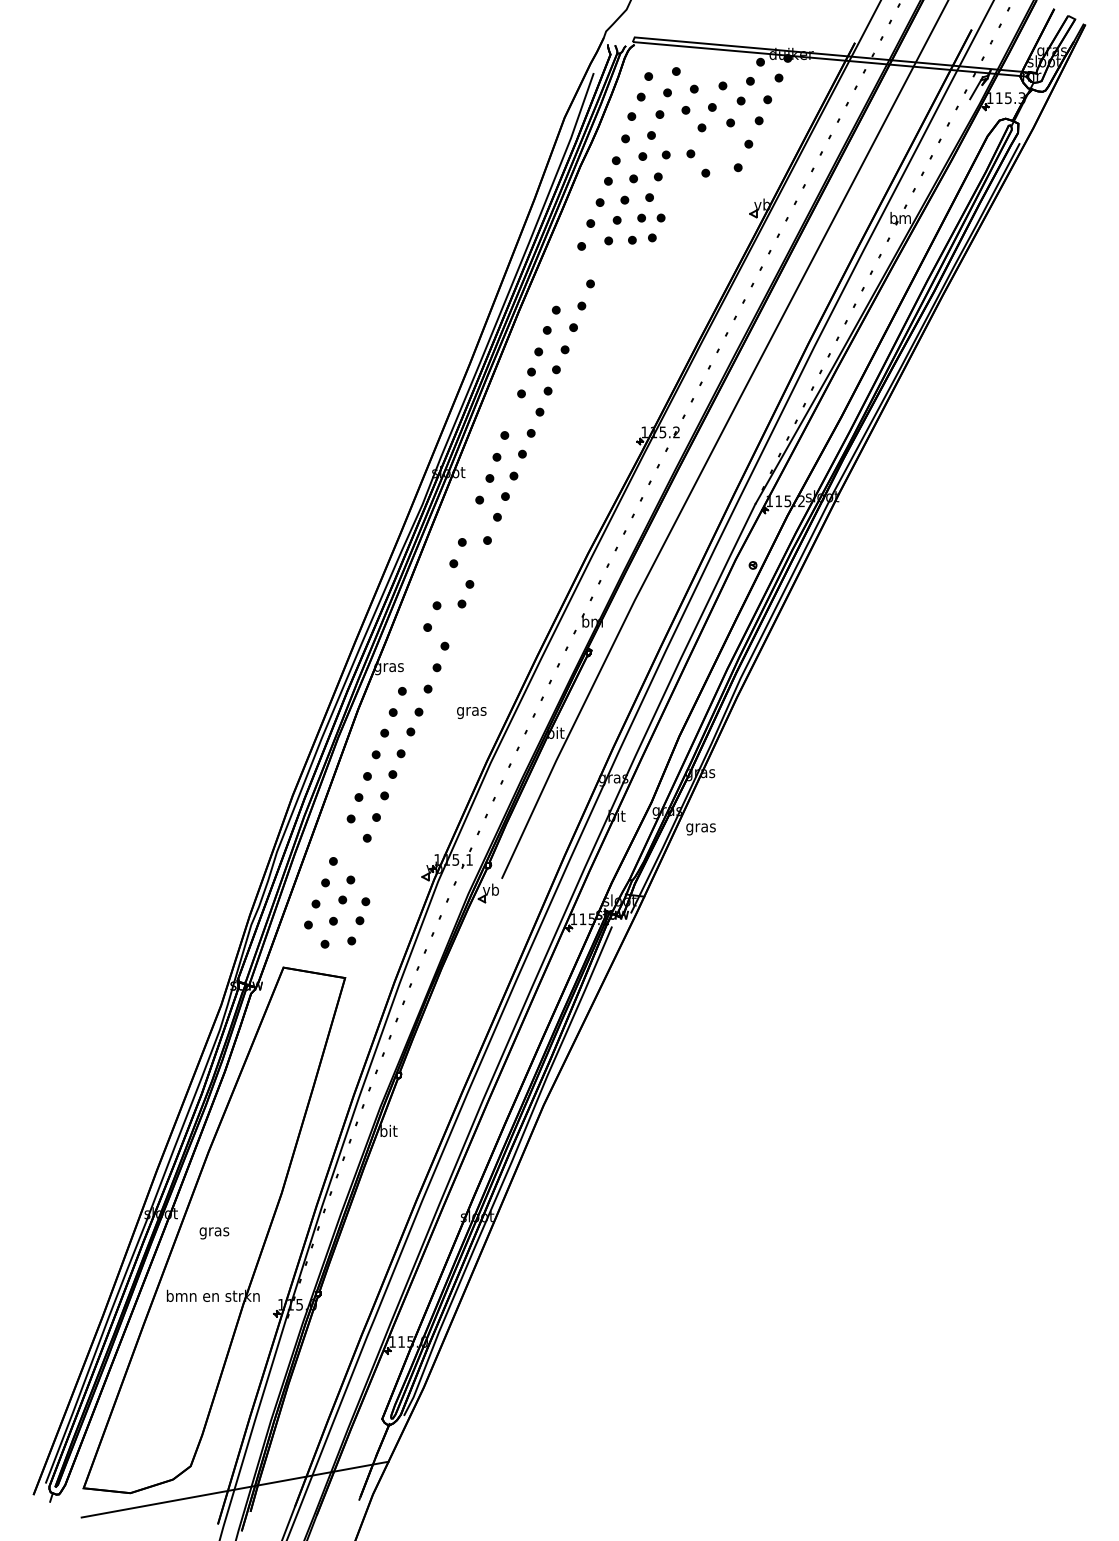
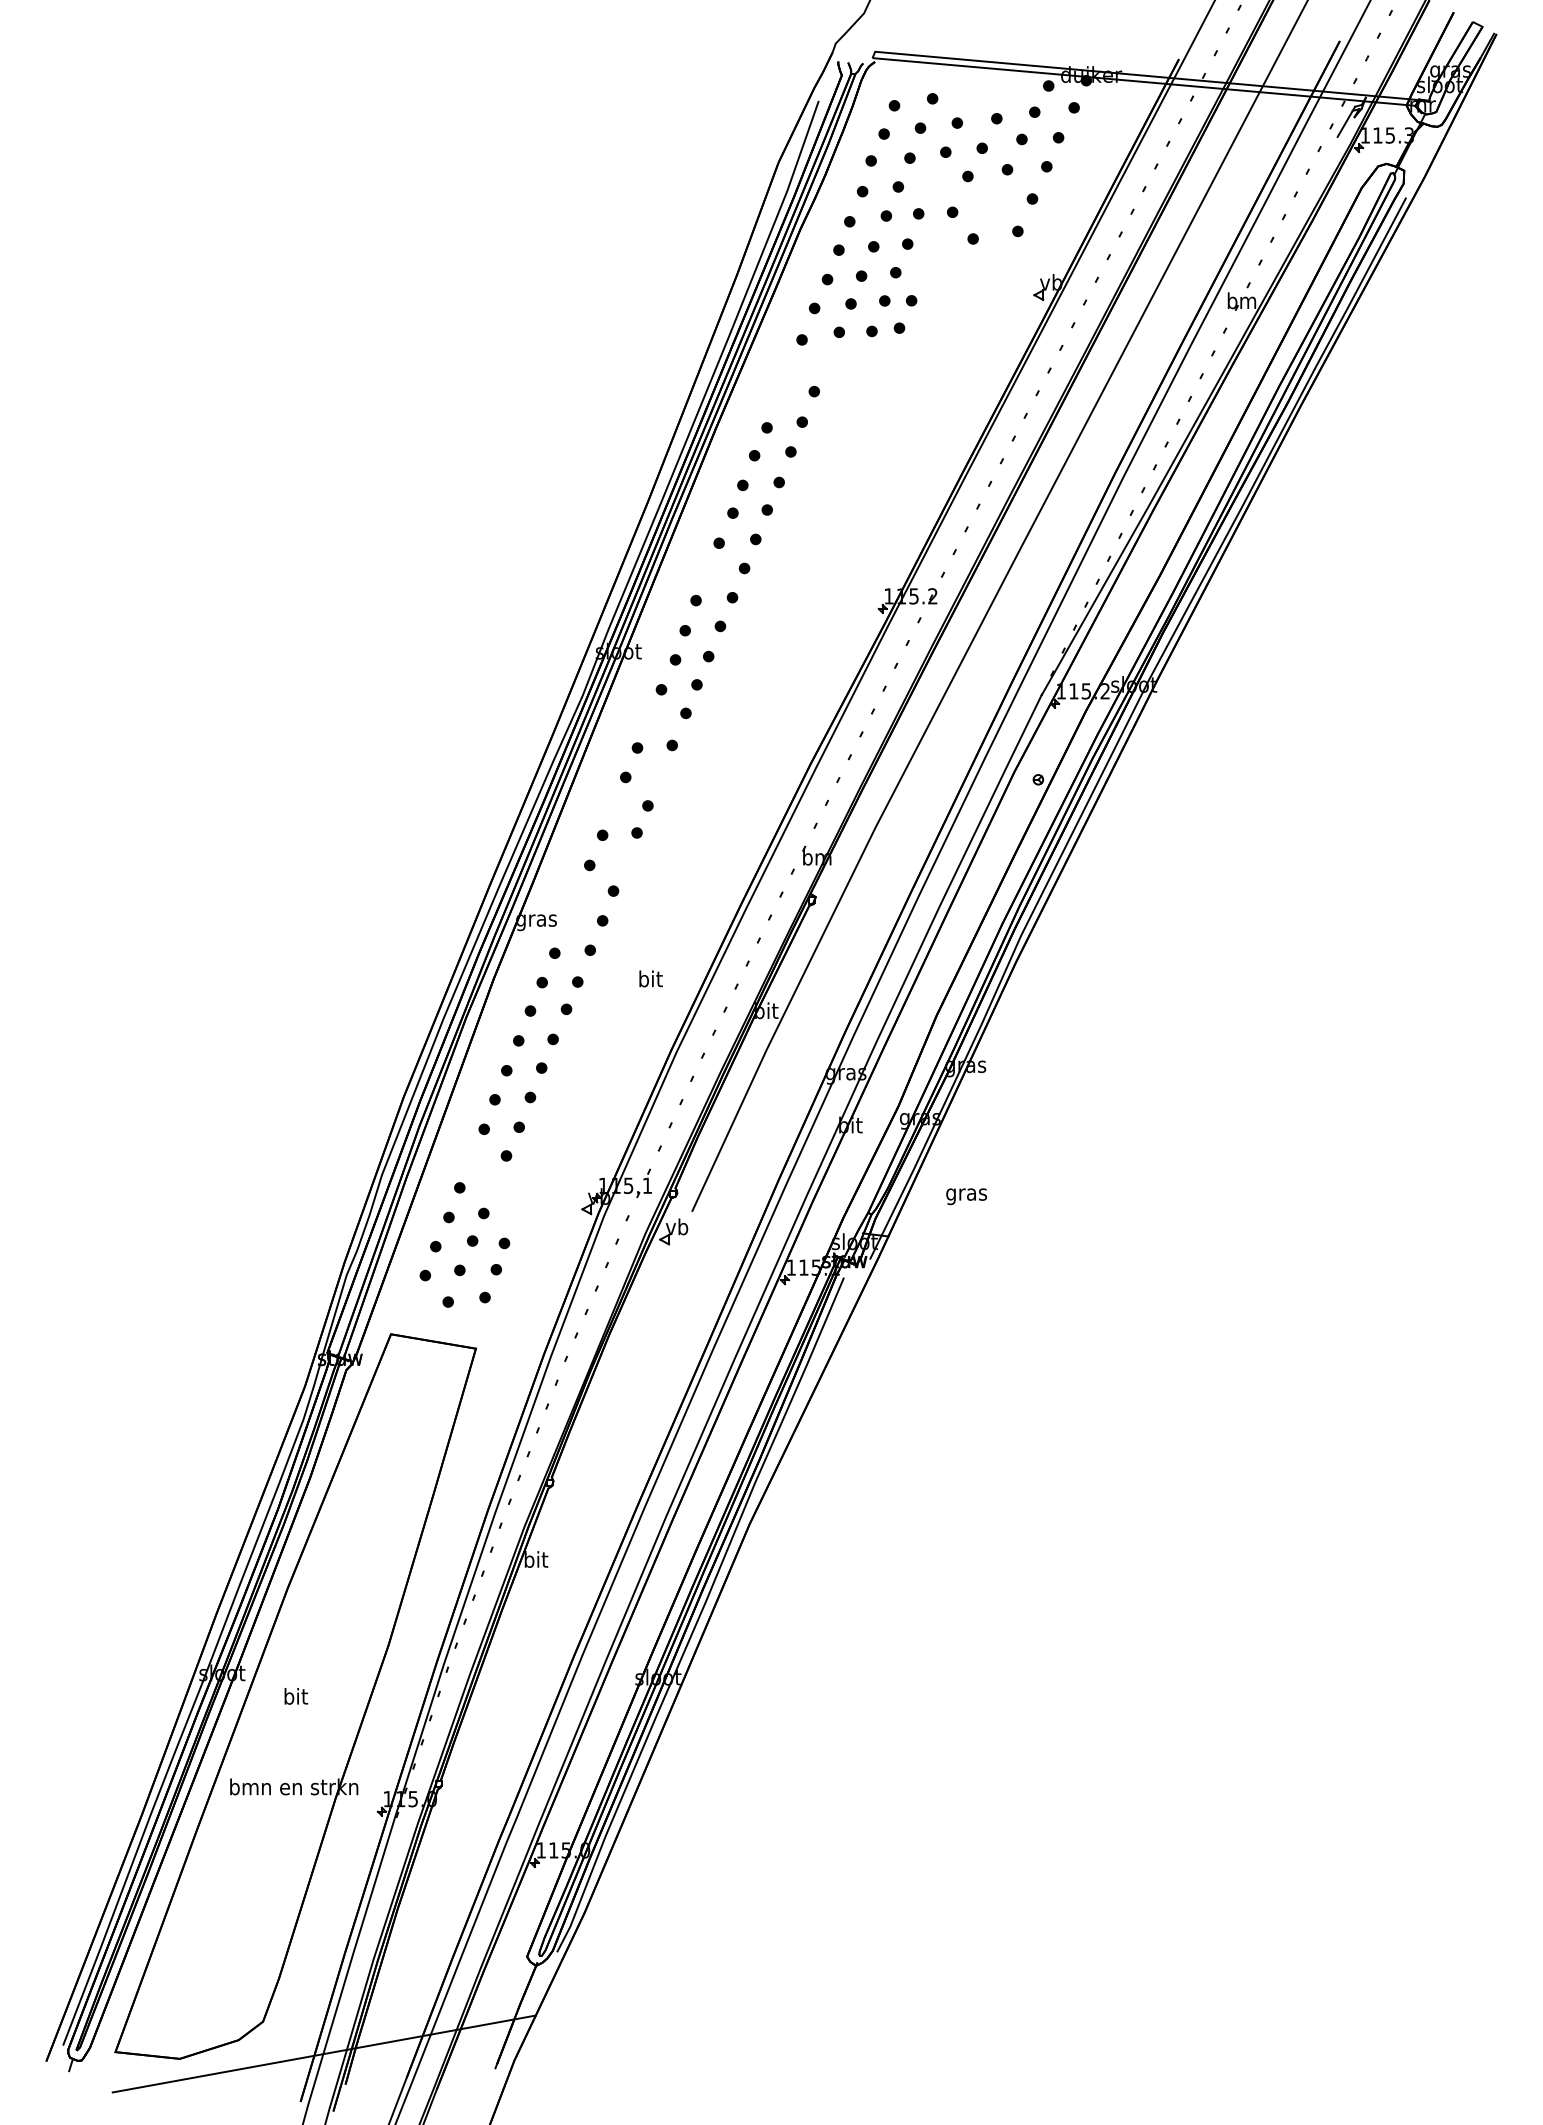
text: (471, 711) -> (650, 980), gras -> bit
text: (700, 829) -> (966, 1196), moved
text: (214, 1231) -> (295, 1698), gras -> bit

